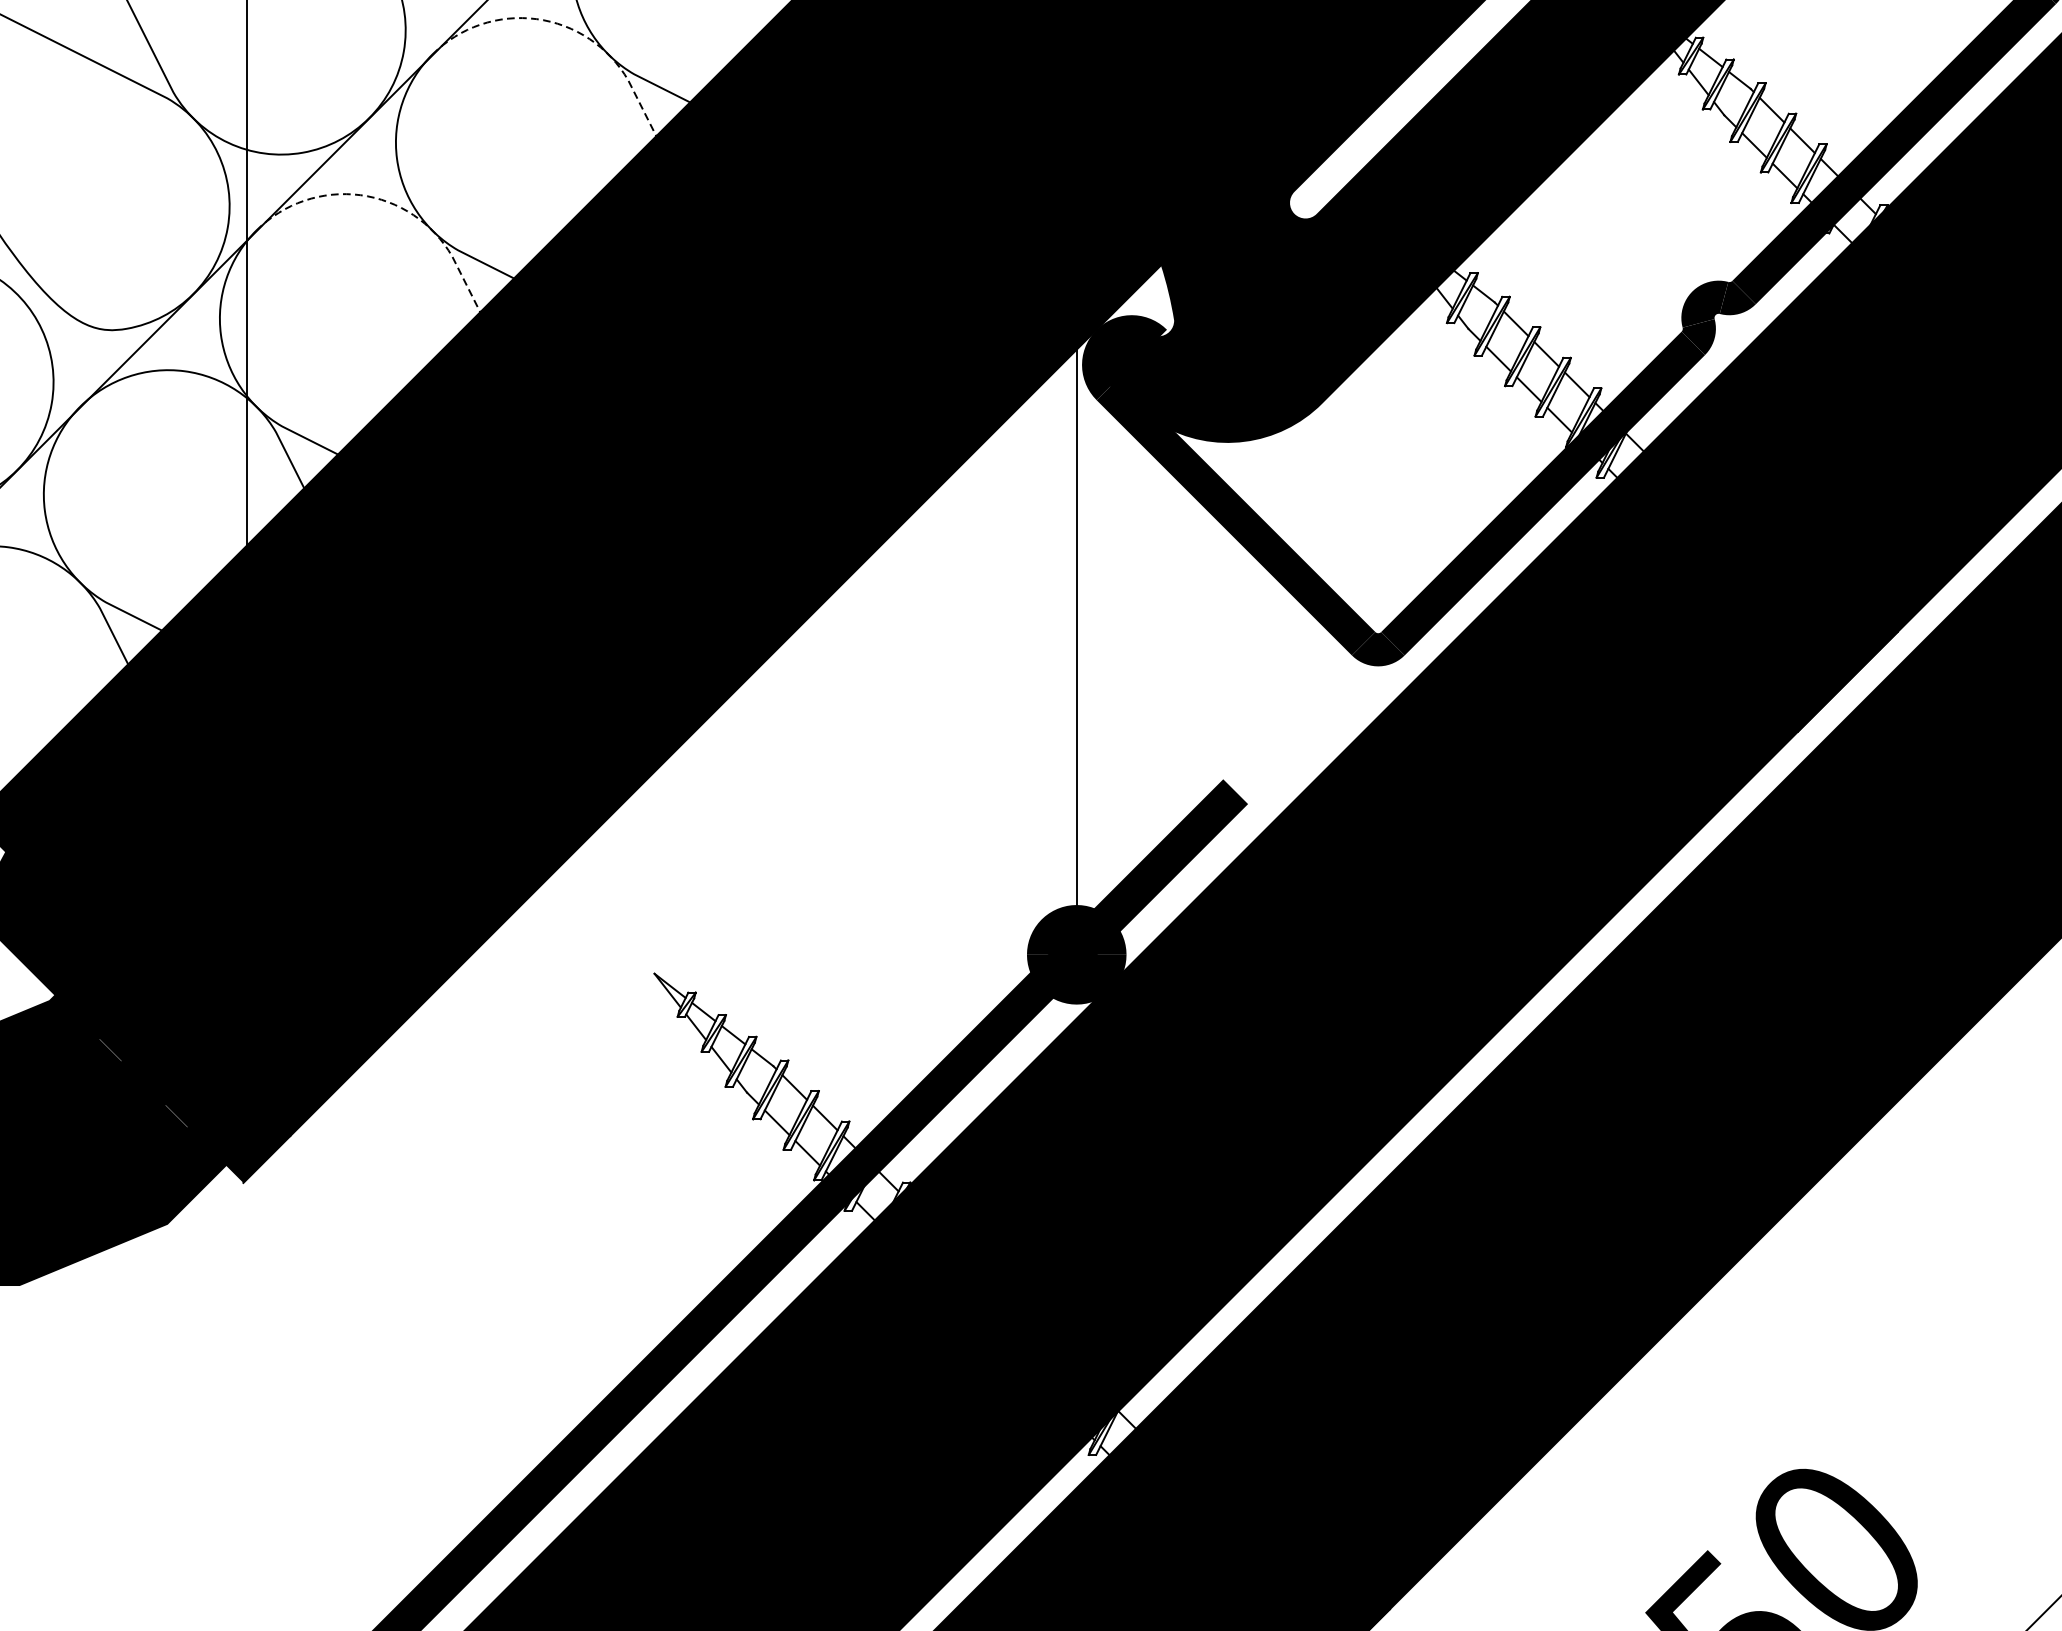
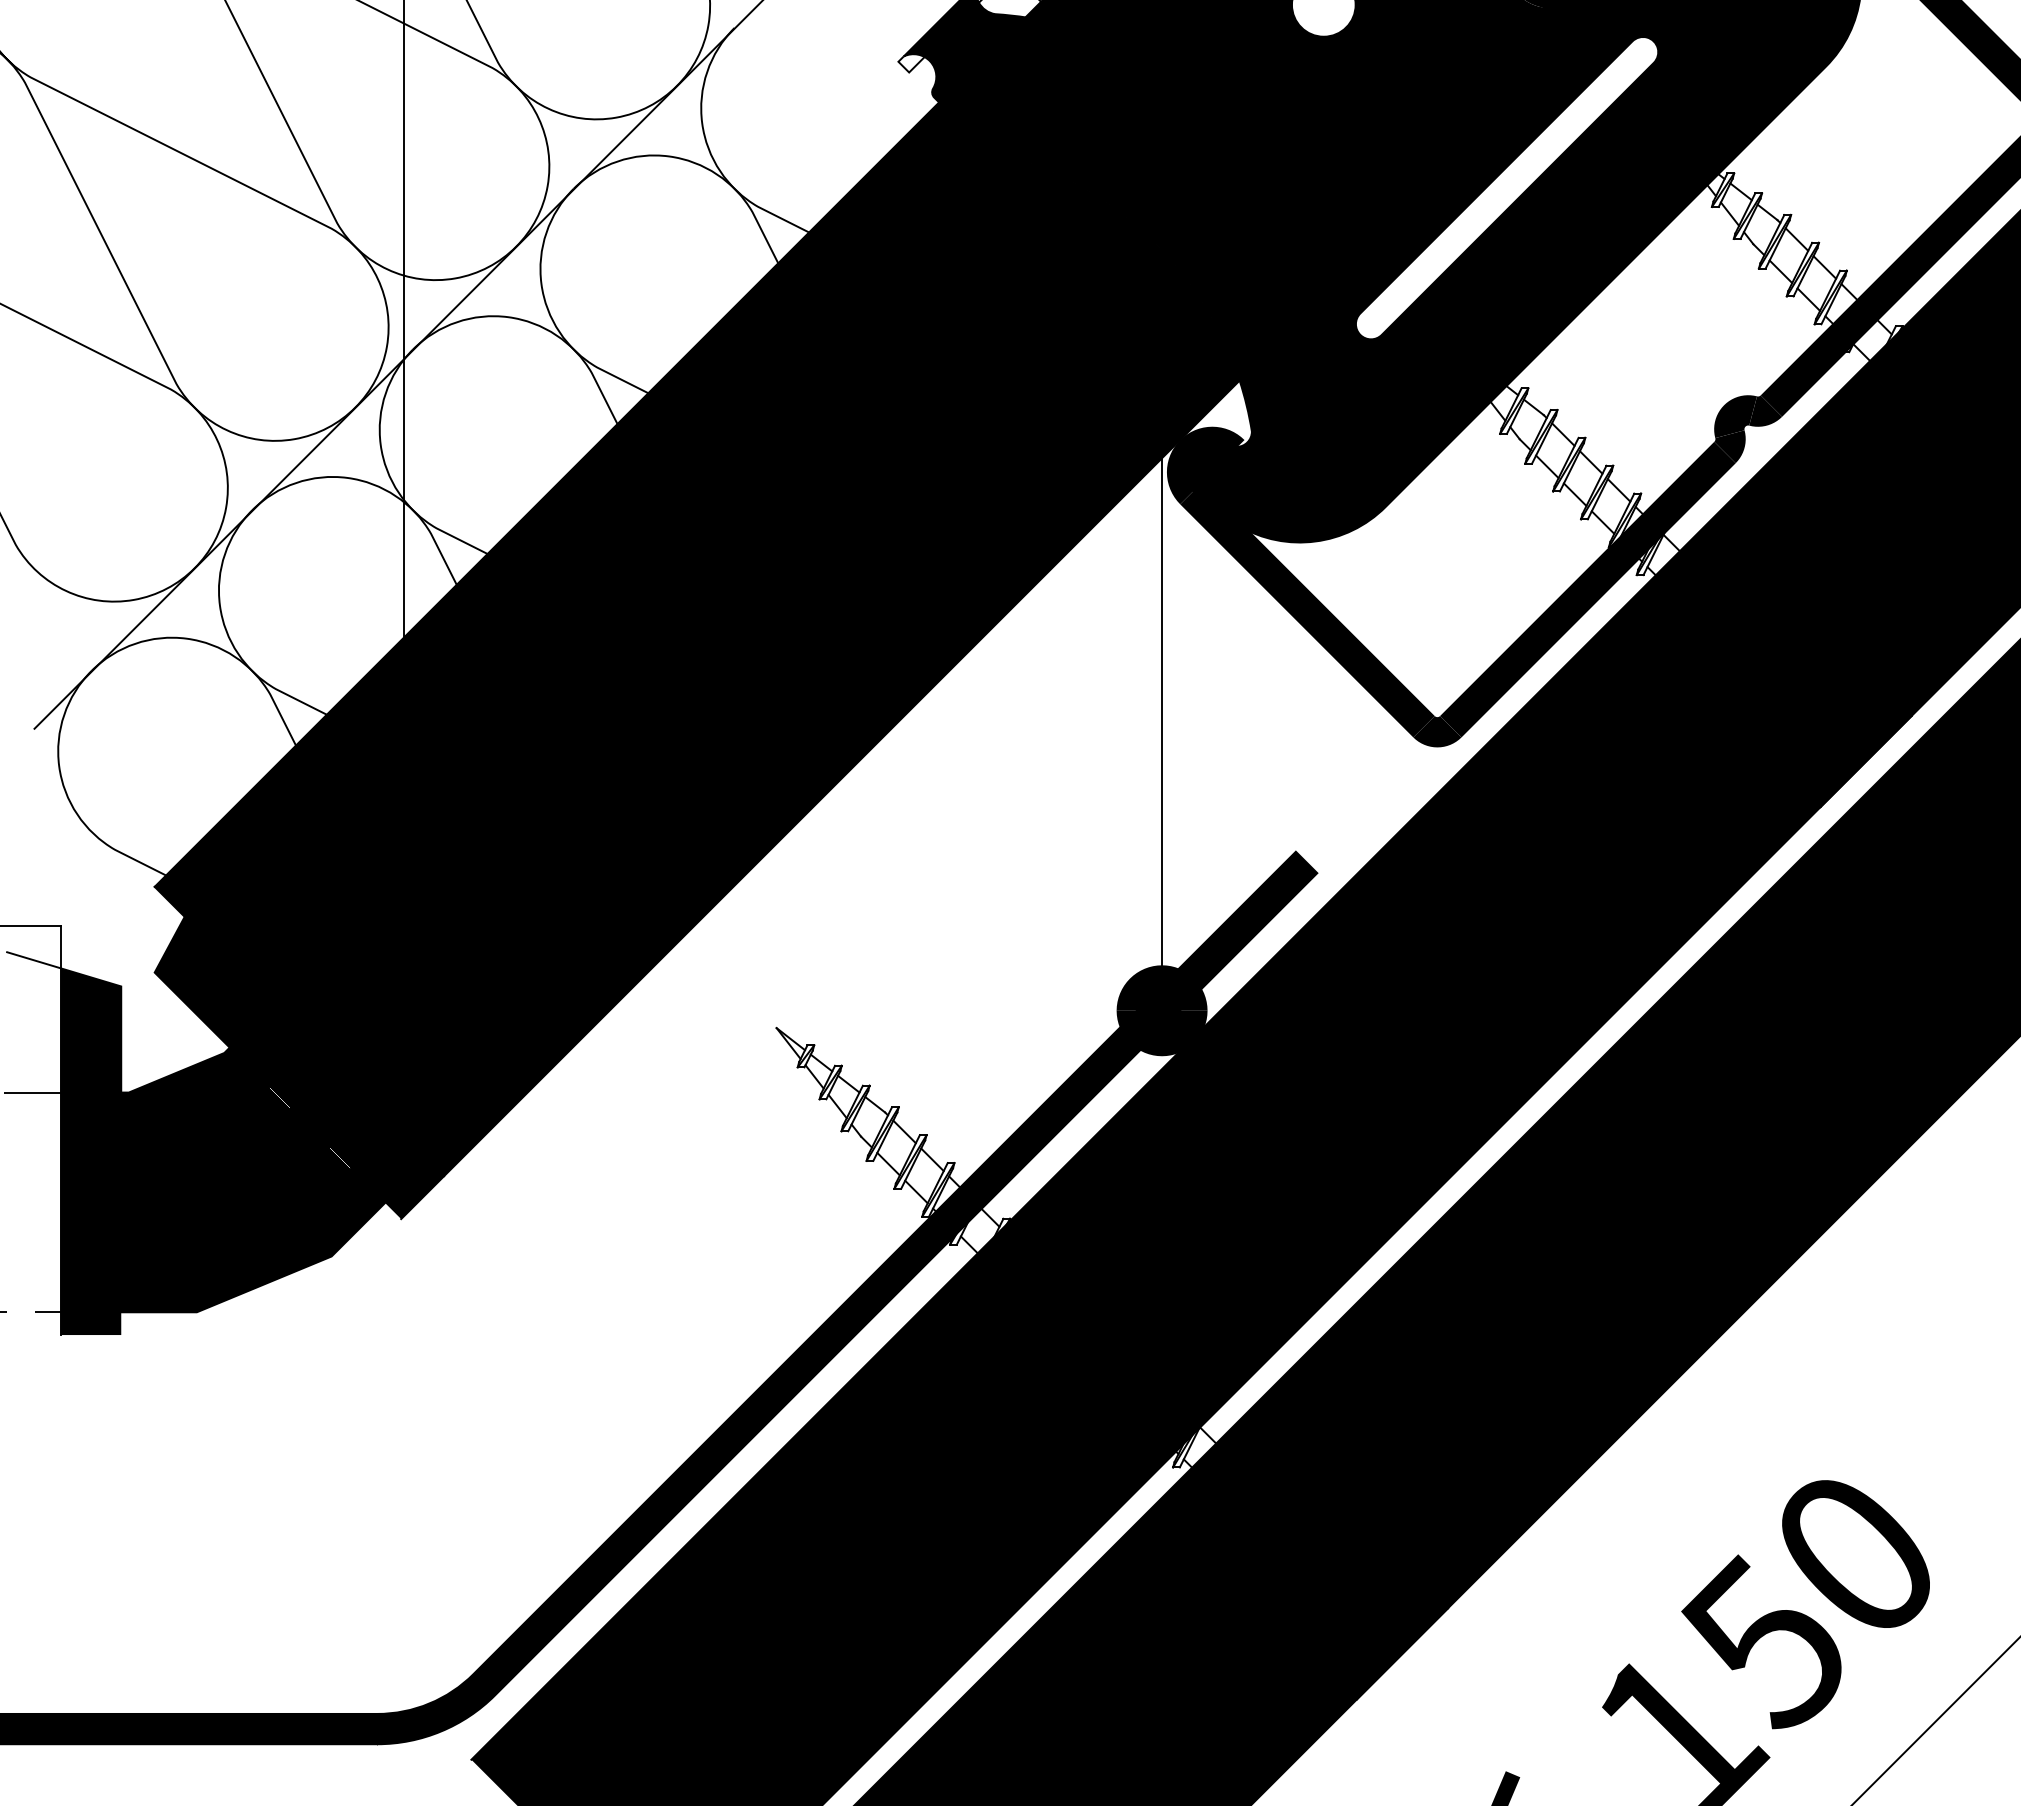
line: (562, 25) -> (692, 162), dashed -> solid
line: (386, 201) -> (531, 322), dashed -> solid

